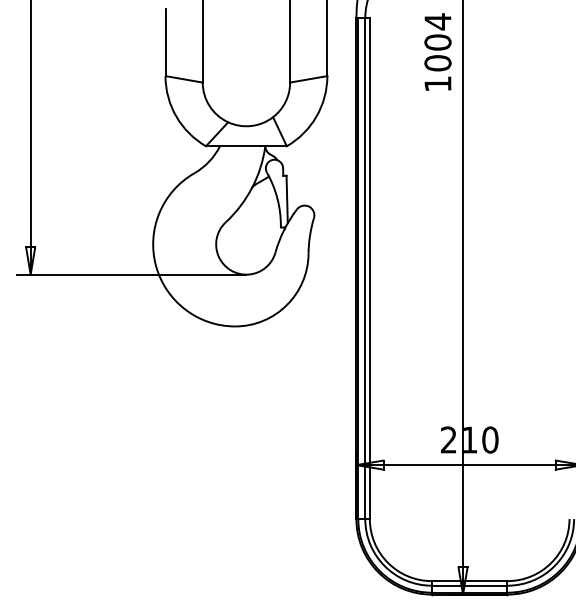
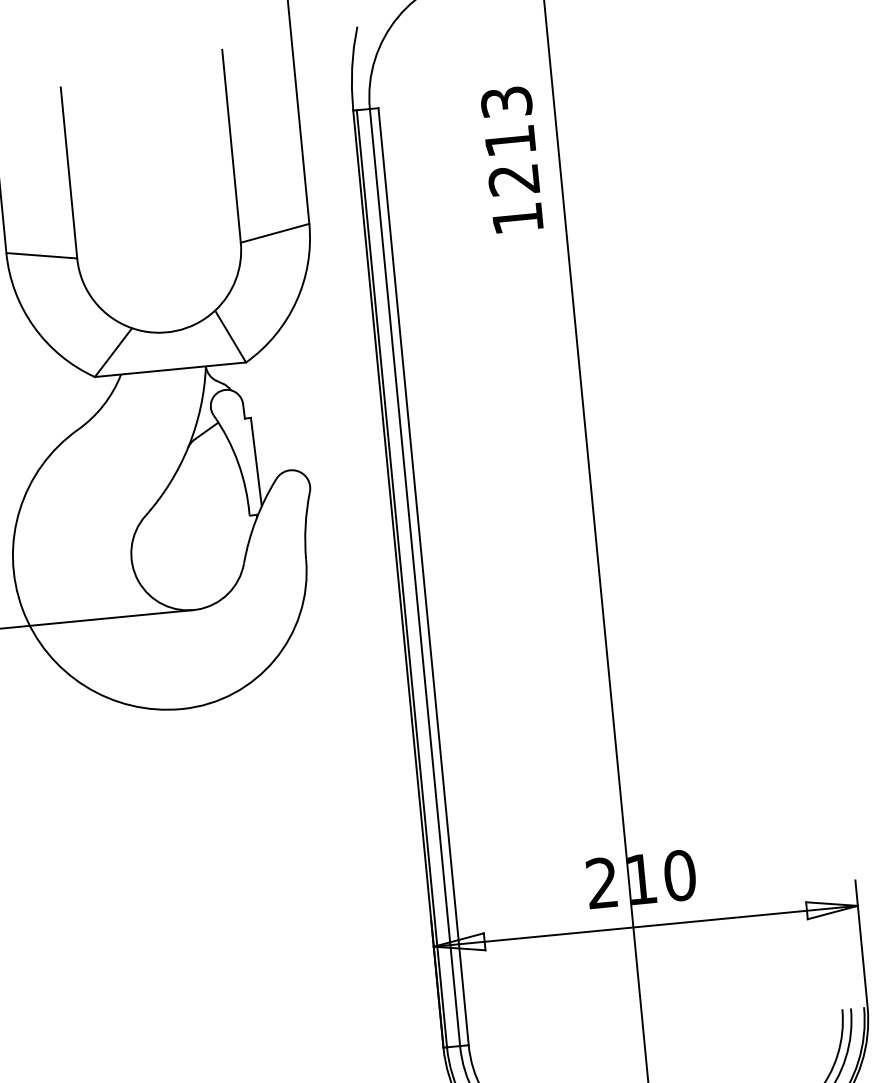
text: (437, 42) -> (509, 141), 1004 -> 1213

